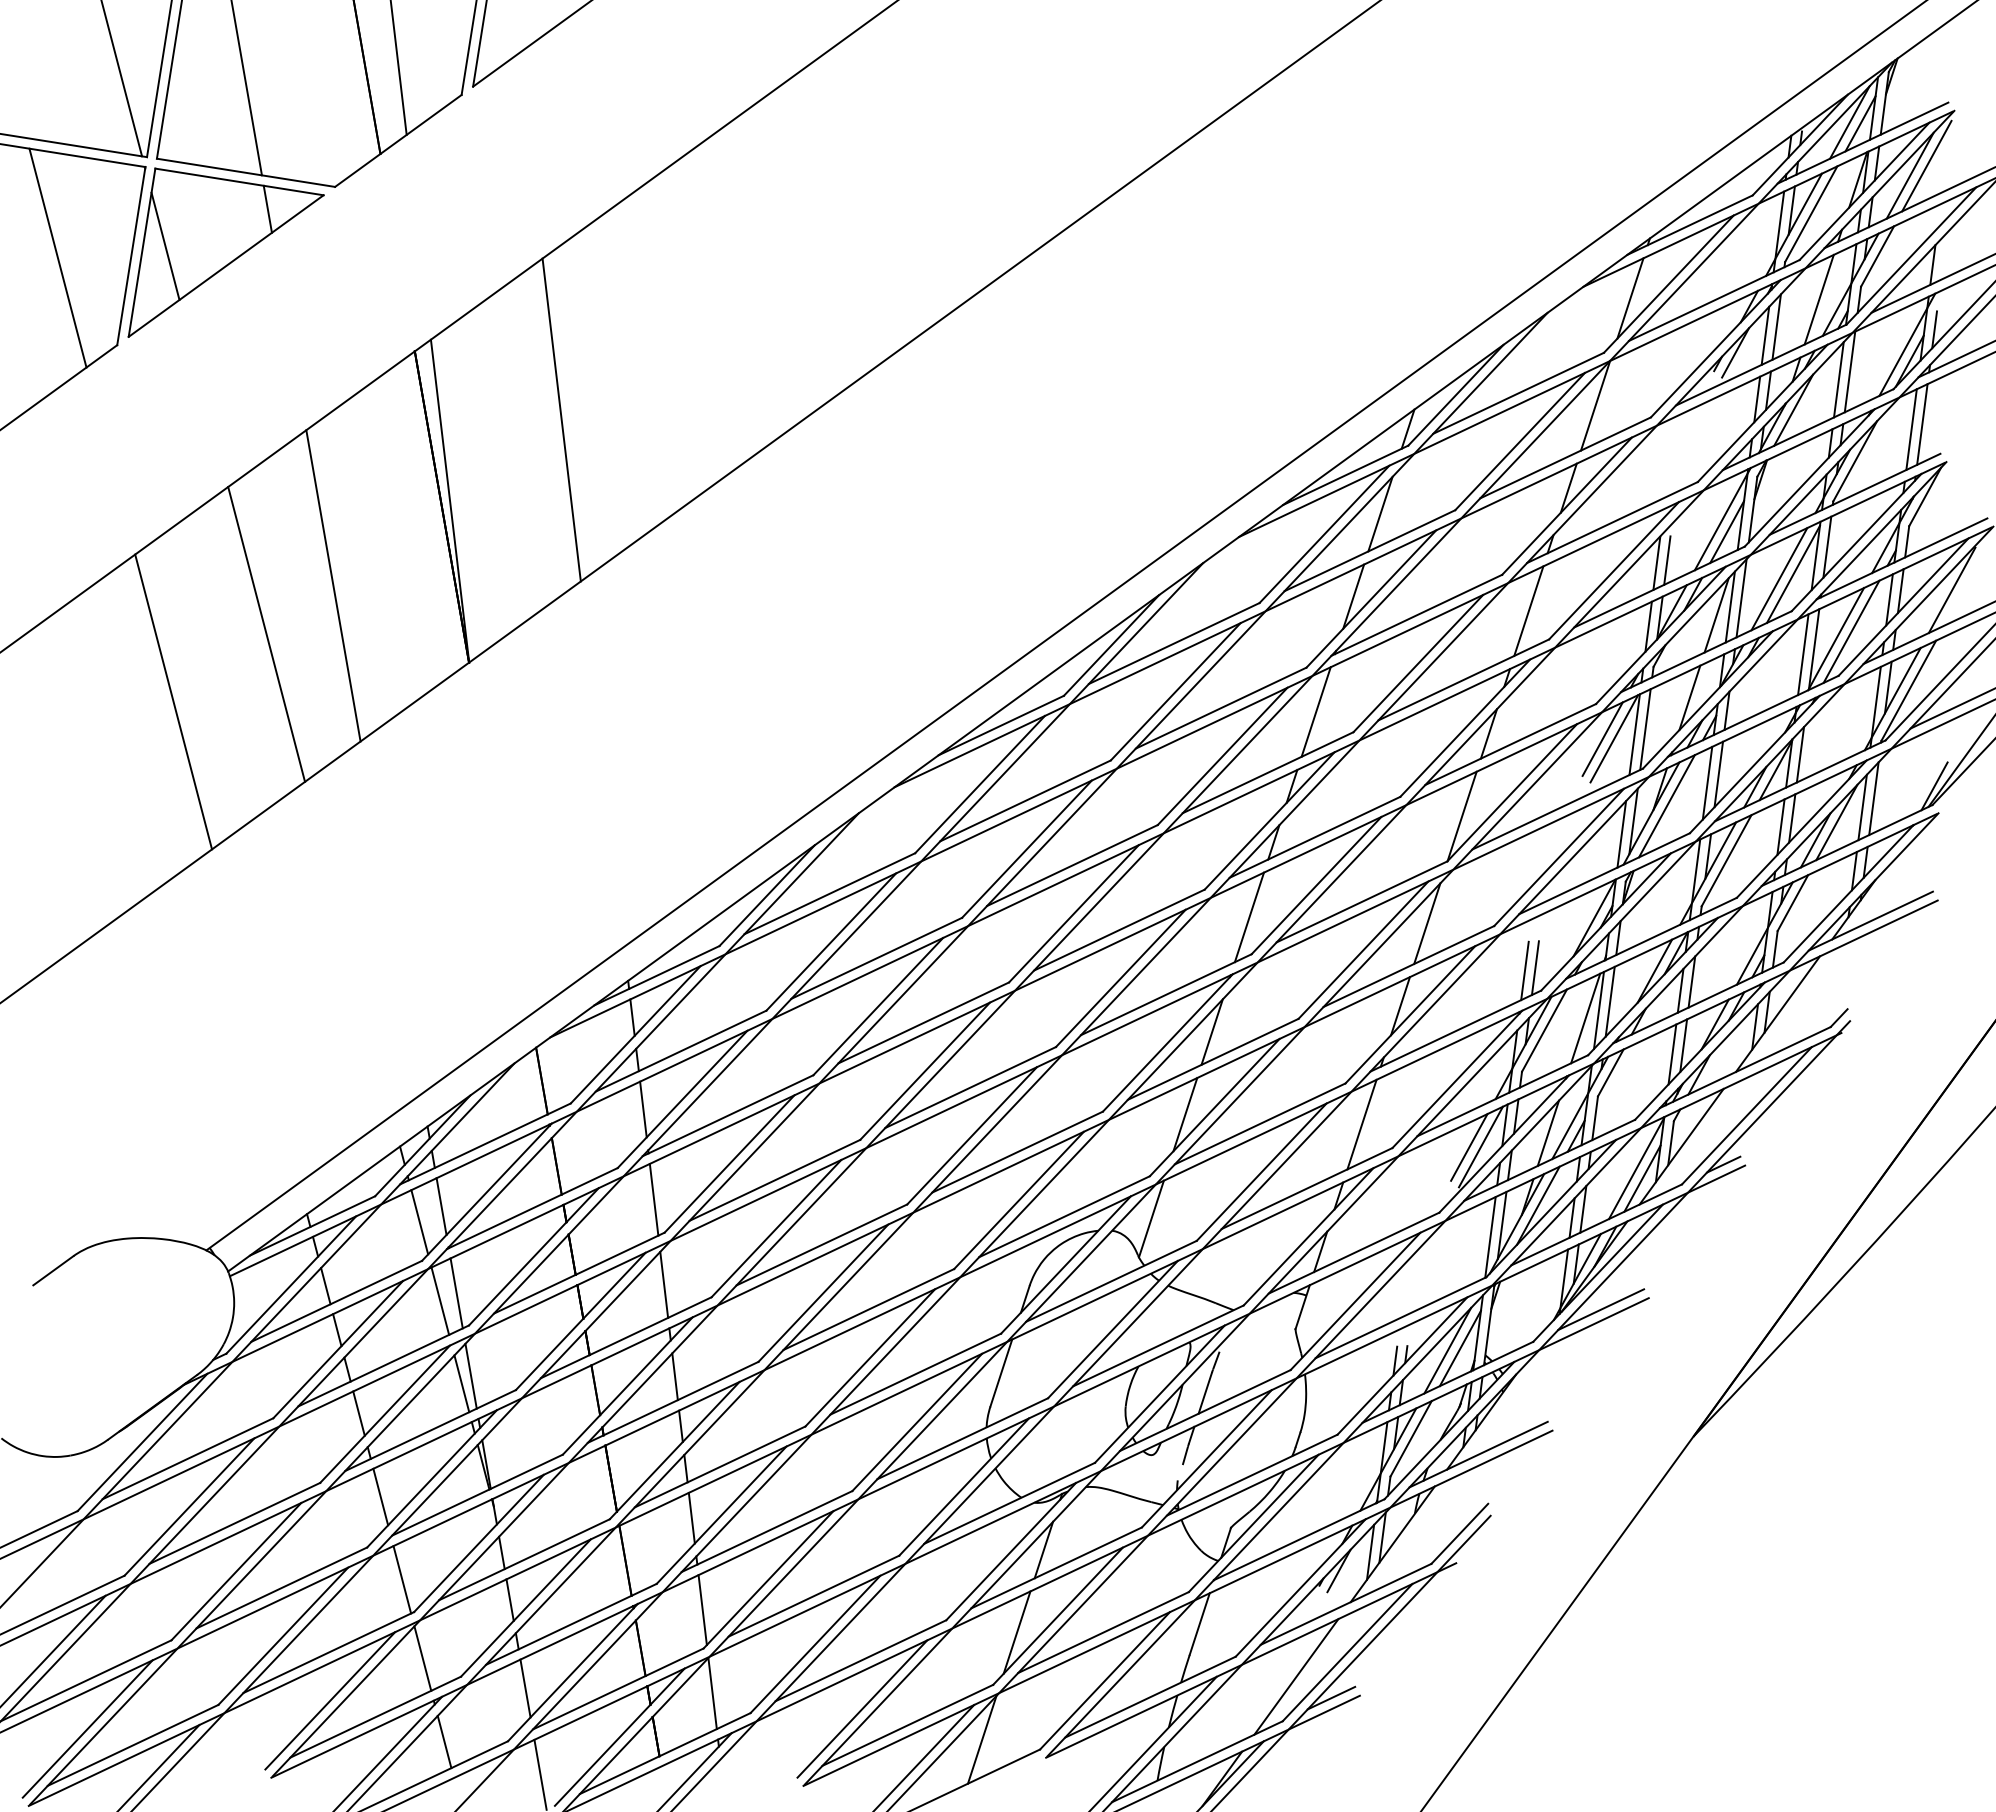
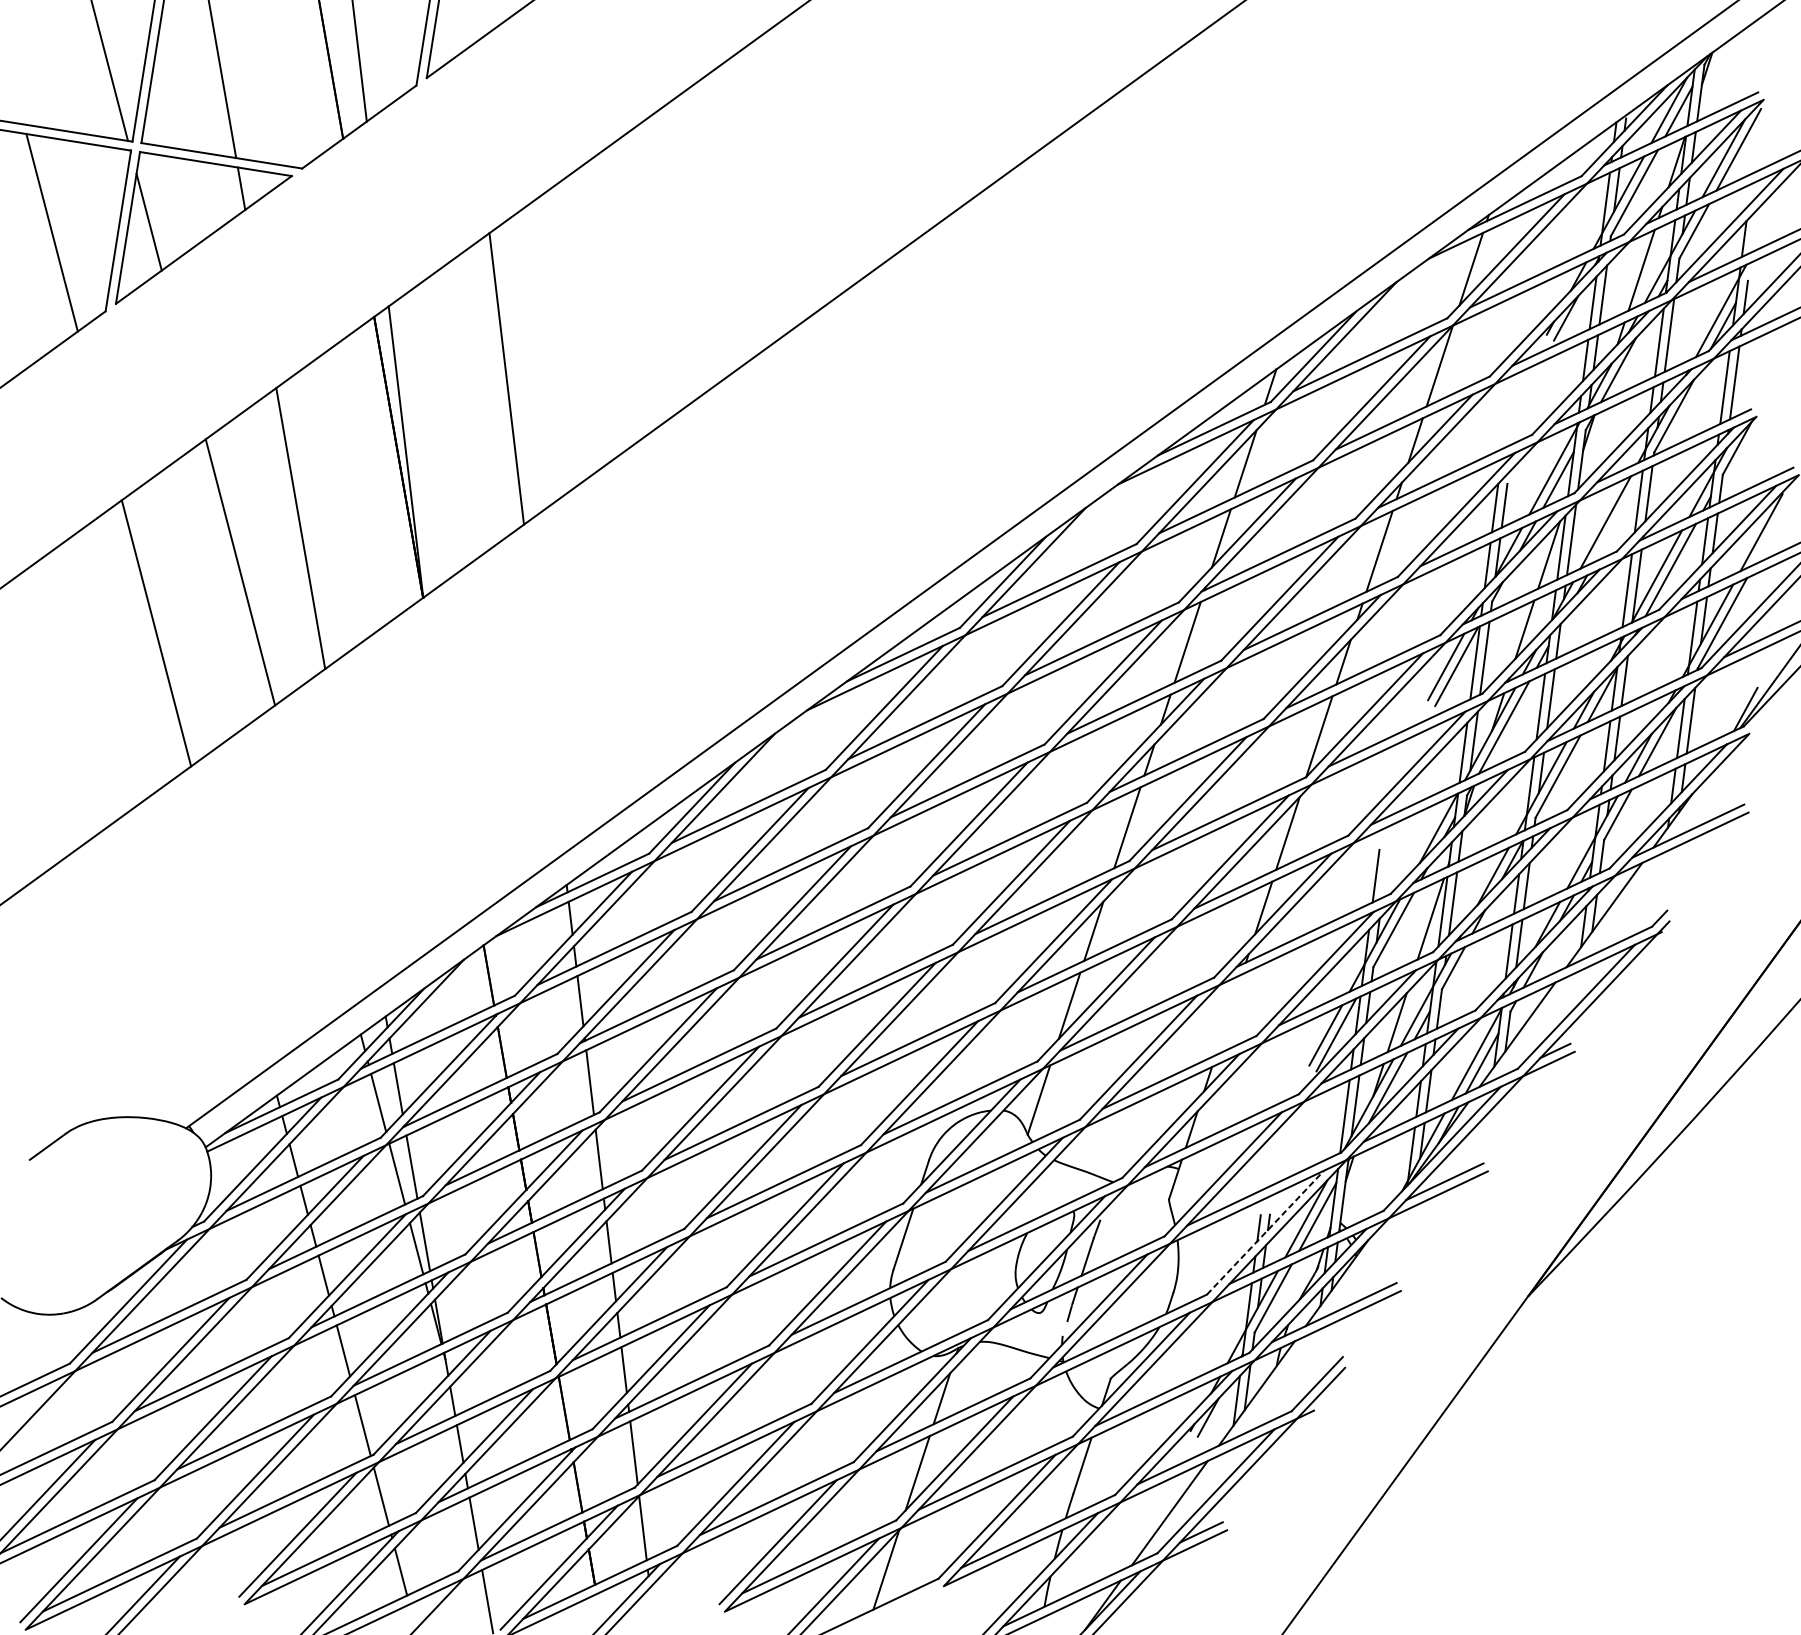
line: (1792, 573) -> (1617, 517), removed
line: (1534, 968) -> (1384, 873), removed
line: (1361, 1124) -> (1228, 1014), removed
line: (1402, 1365) -> (1265, 1232), solid -> dashed

